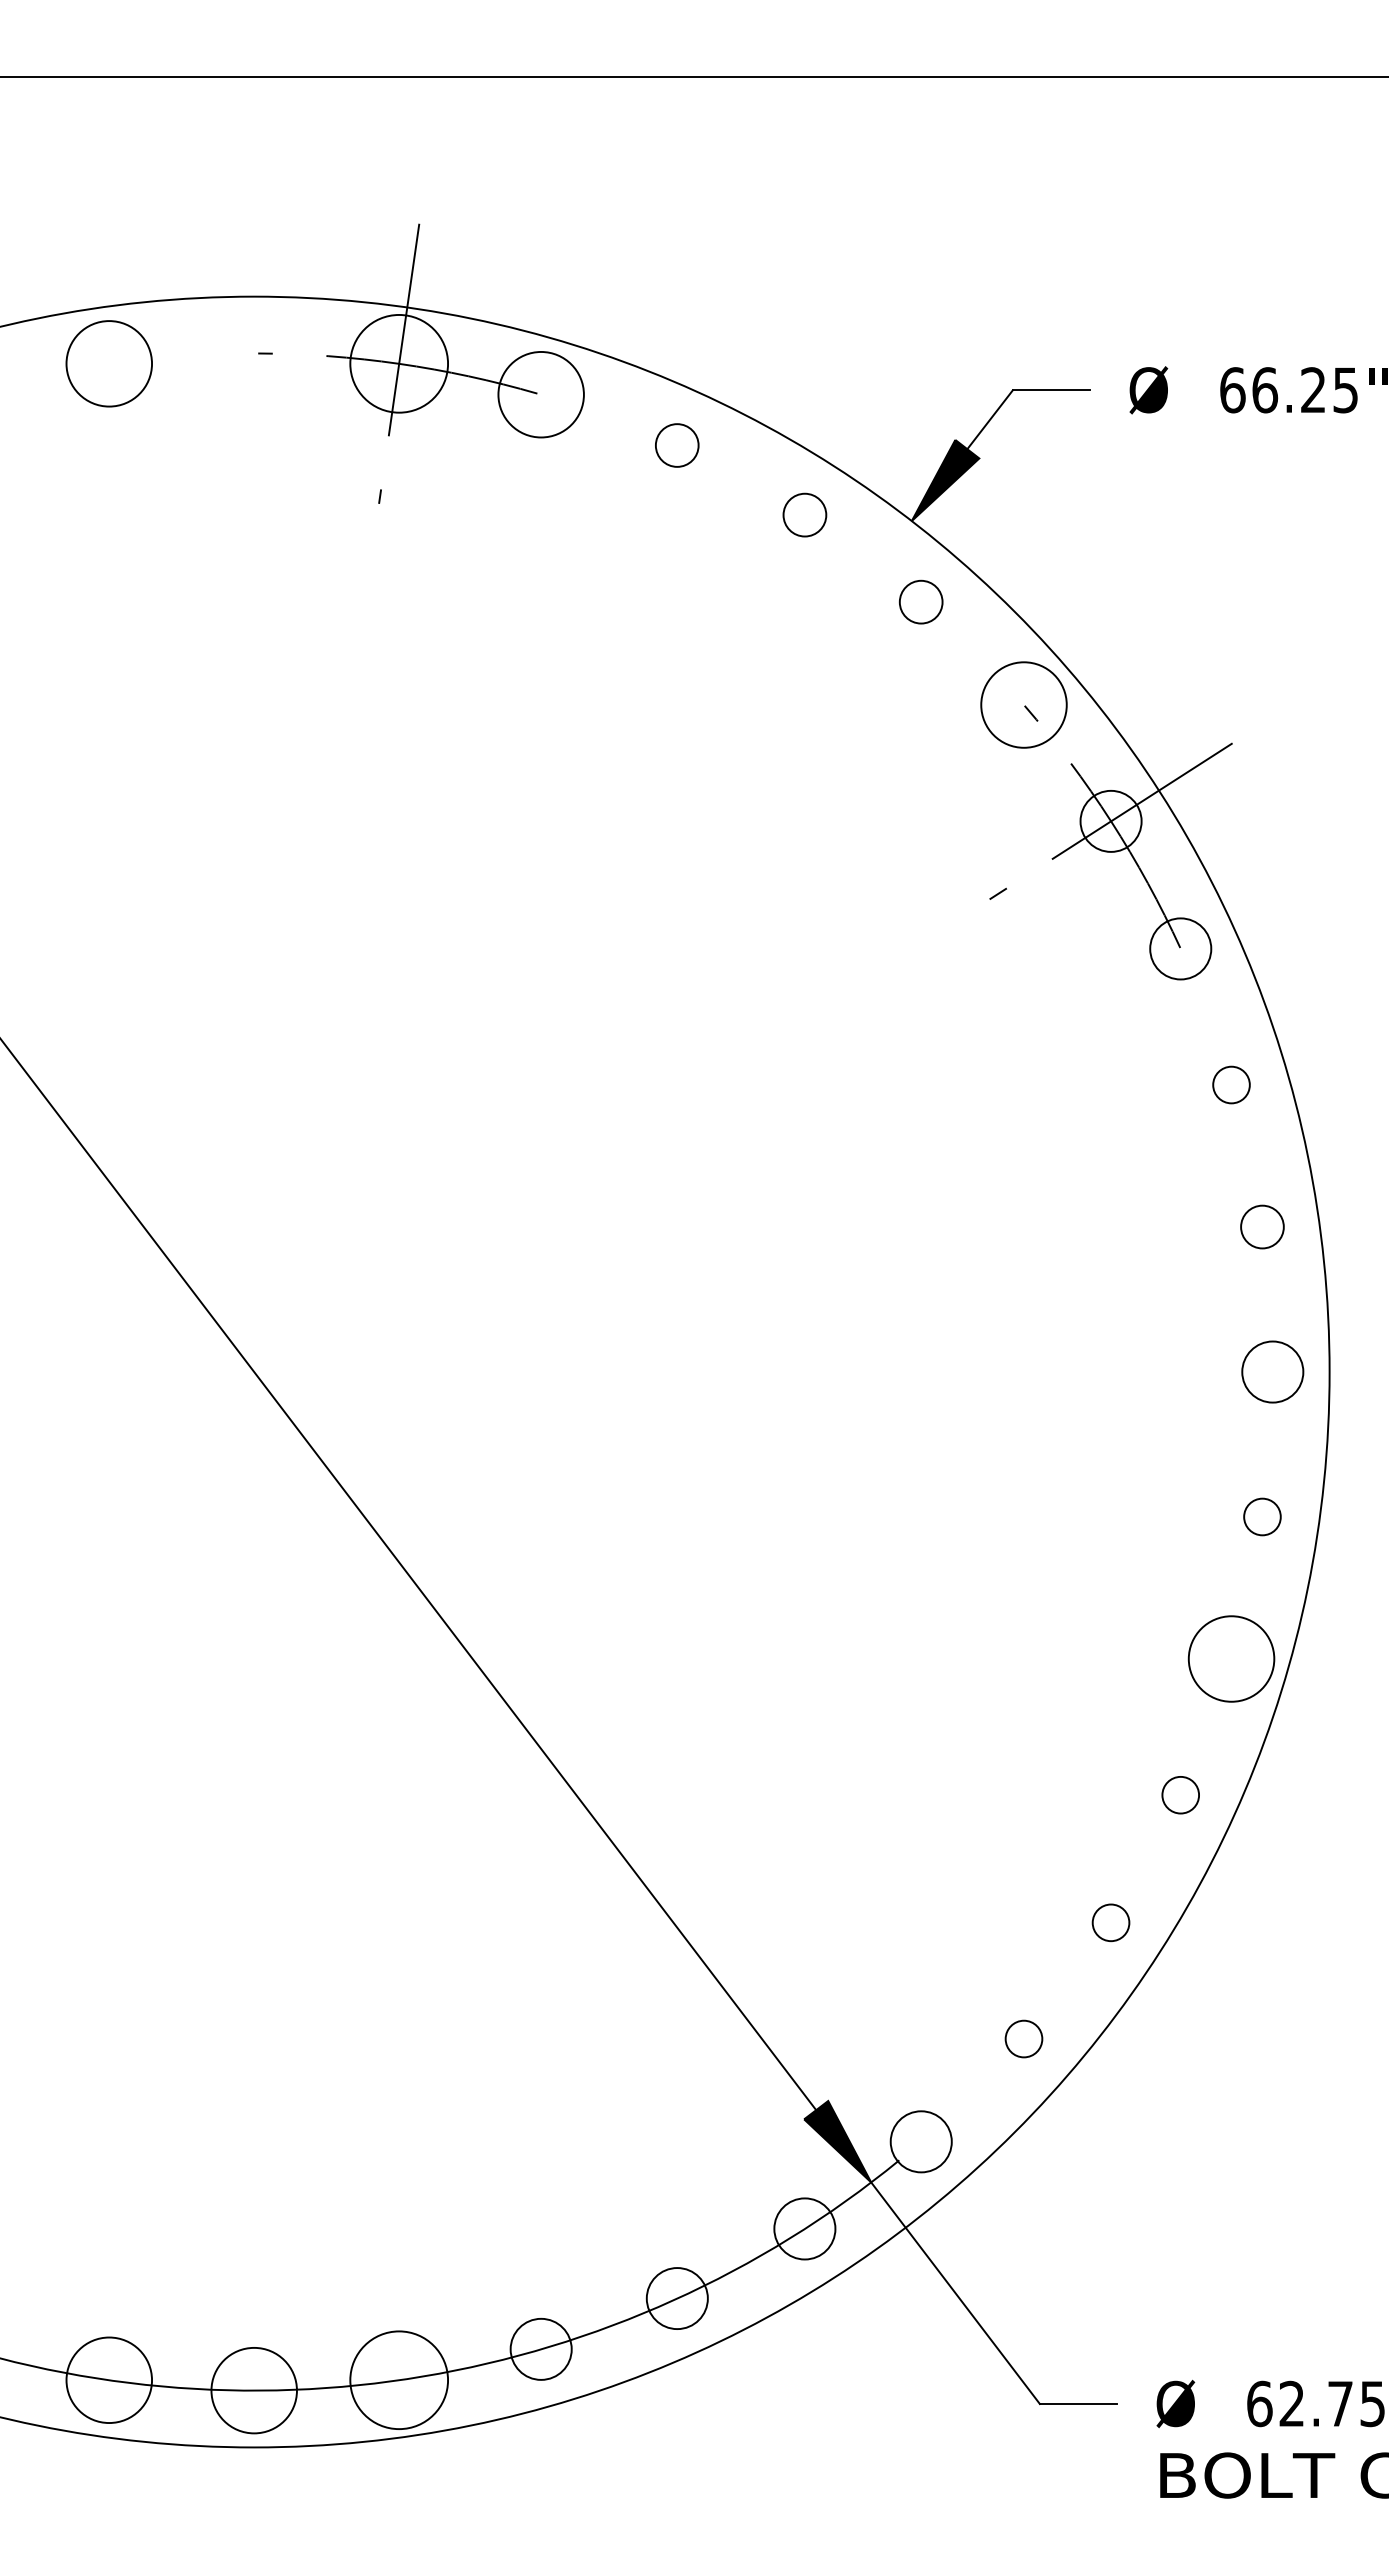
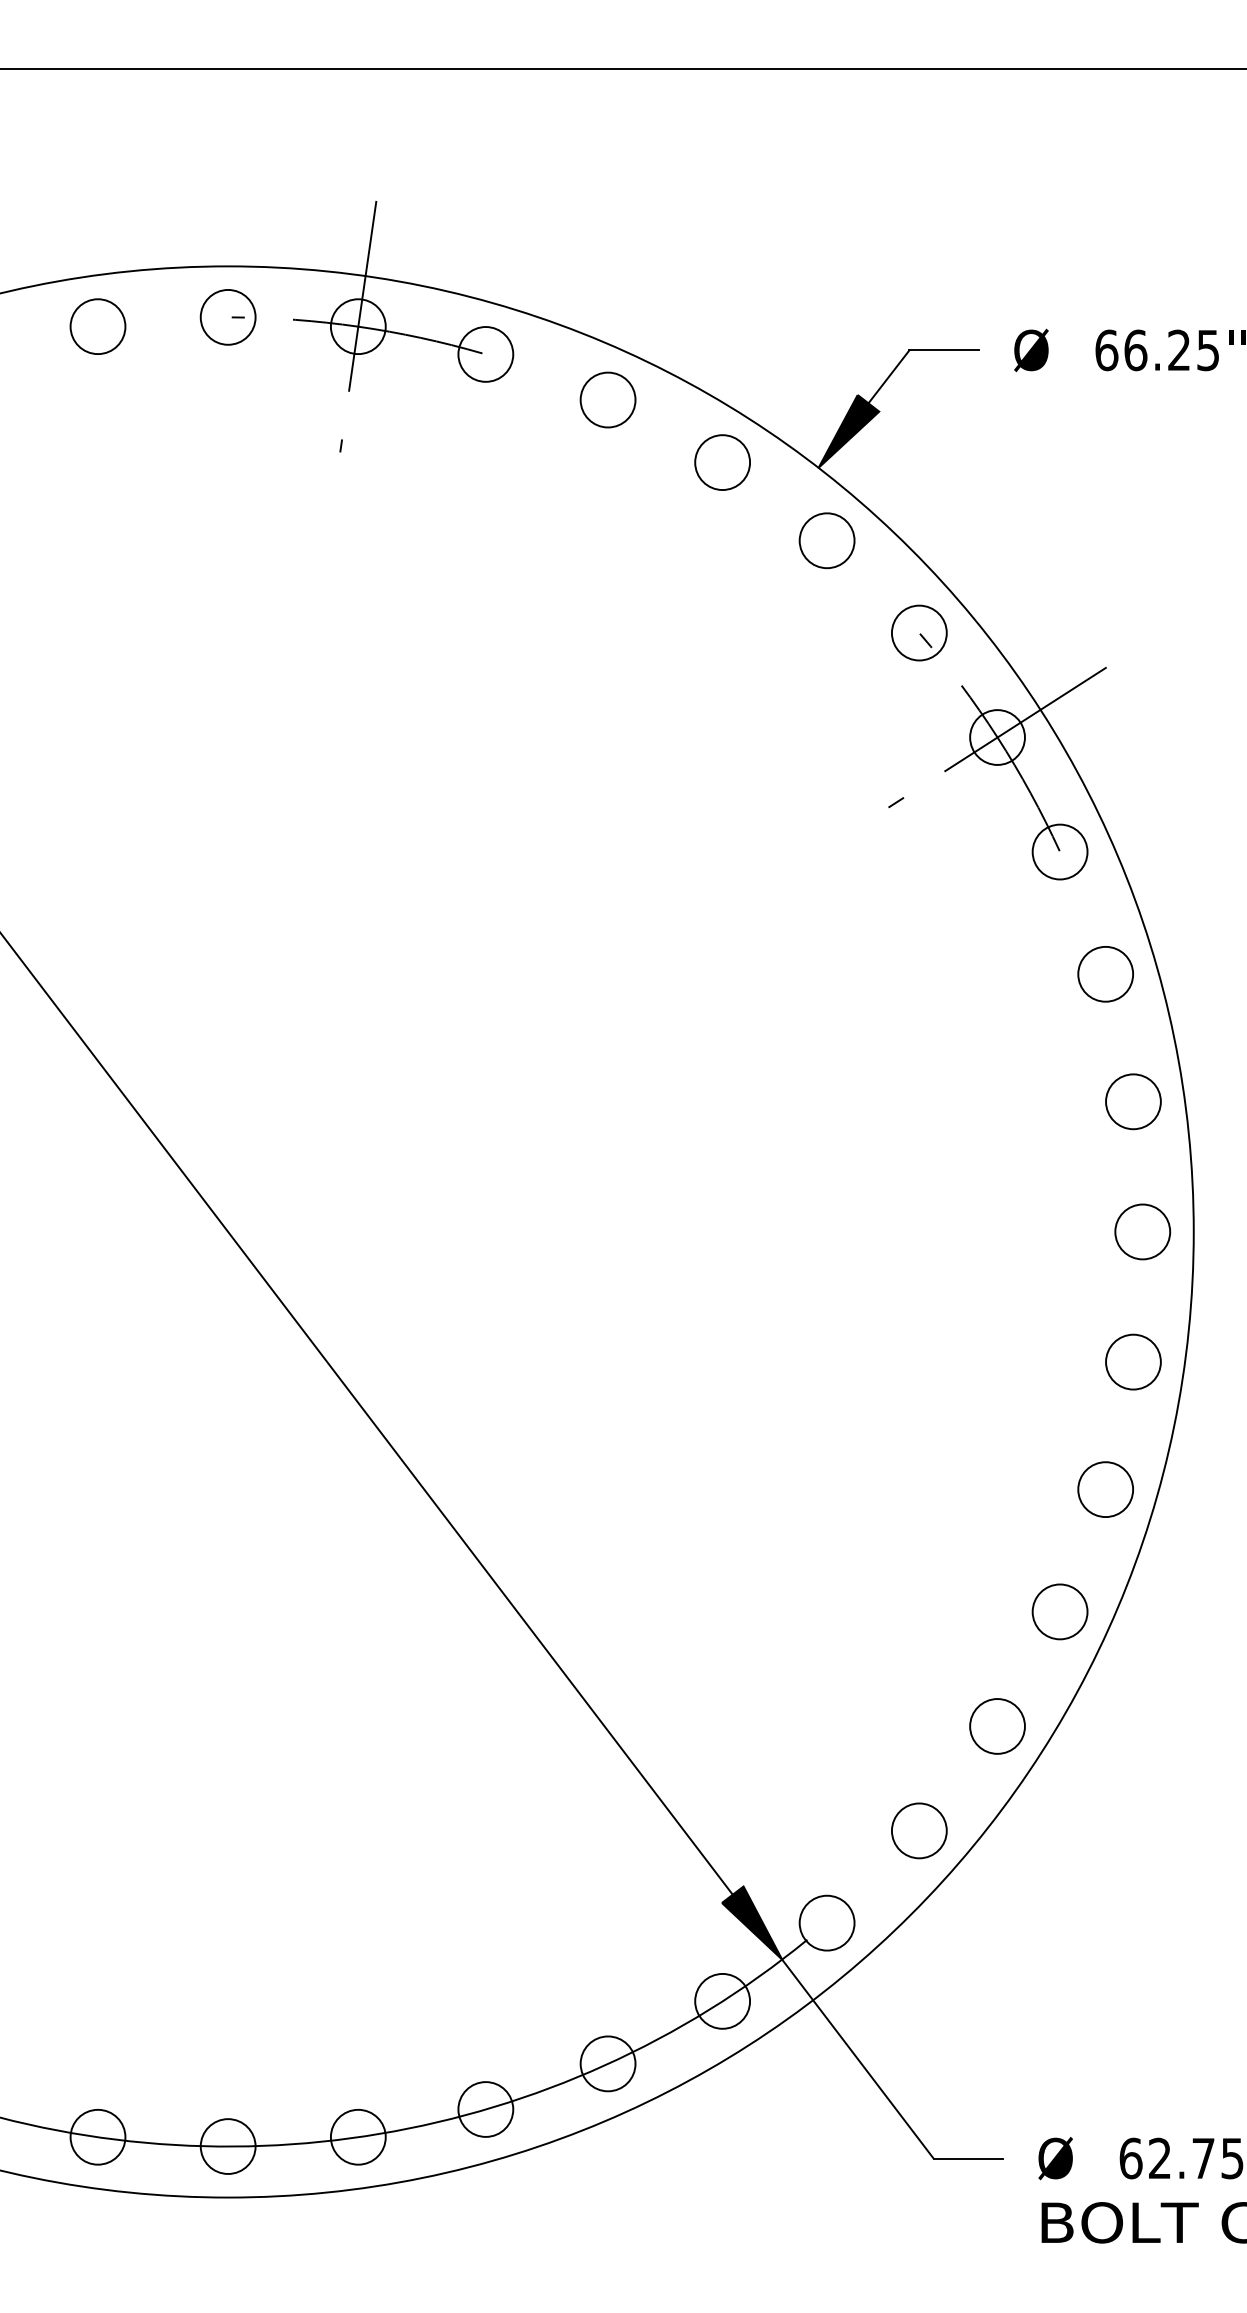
circle: (253, 353) -> (227, 317), added
circle: (108, 363) -> (97, 326), size x0.71
circle: (398, 363) -> (357, 326), size x0.62
circle: (540, 394) -> (485, 354), size x0.71
circle: (676, 445) -> (607, 400), size x1.43
circle: (804, 514) -> (722, 461), size x1.43
circle: (920, 601) -> (826, 540), size x1.43
circle: (1023, 704) -> (918, 632), size x0.71
circle: (1231, 1084) -> (1105, 973), size x1.67
circle: (1262, 1226) -> (1133, 1101), size x1.43
circle: (1262, 1516) -> (1133, 1361), size x1.67
circle: (1231, 1658) -> (1105, 1489), size x0.71
circle: (1180, 1794) -> (1059, 1611), size x1.67
circle: (1110, 1922) -> (997, 1726), size x1.67
circle: (1023, 2038) -> (918, 1830), size x1.67
circle: (108, 2379) -> (97, 2136), size x0.71
circle: (398, 2379) -> (357, 2136), size x0.62
circle: (253, 2390) -> (227, 2146), size x0.71

